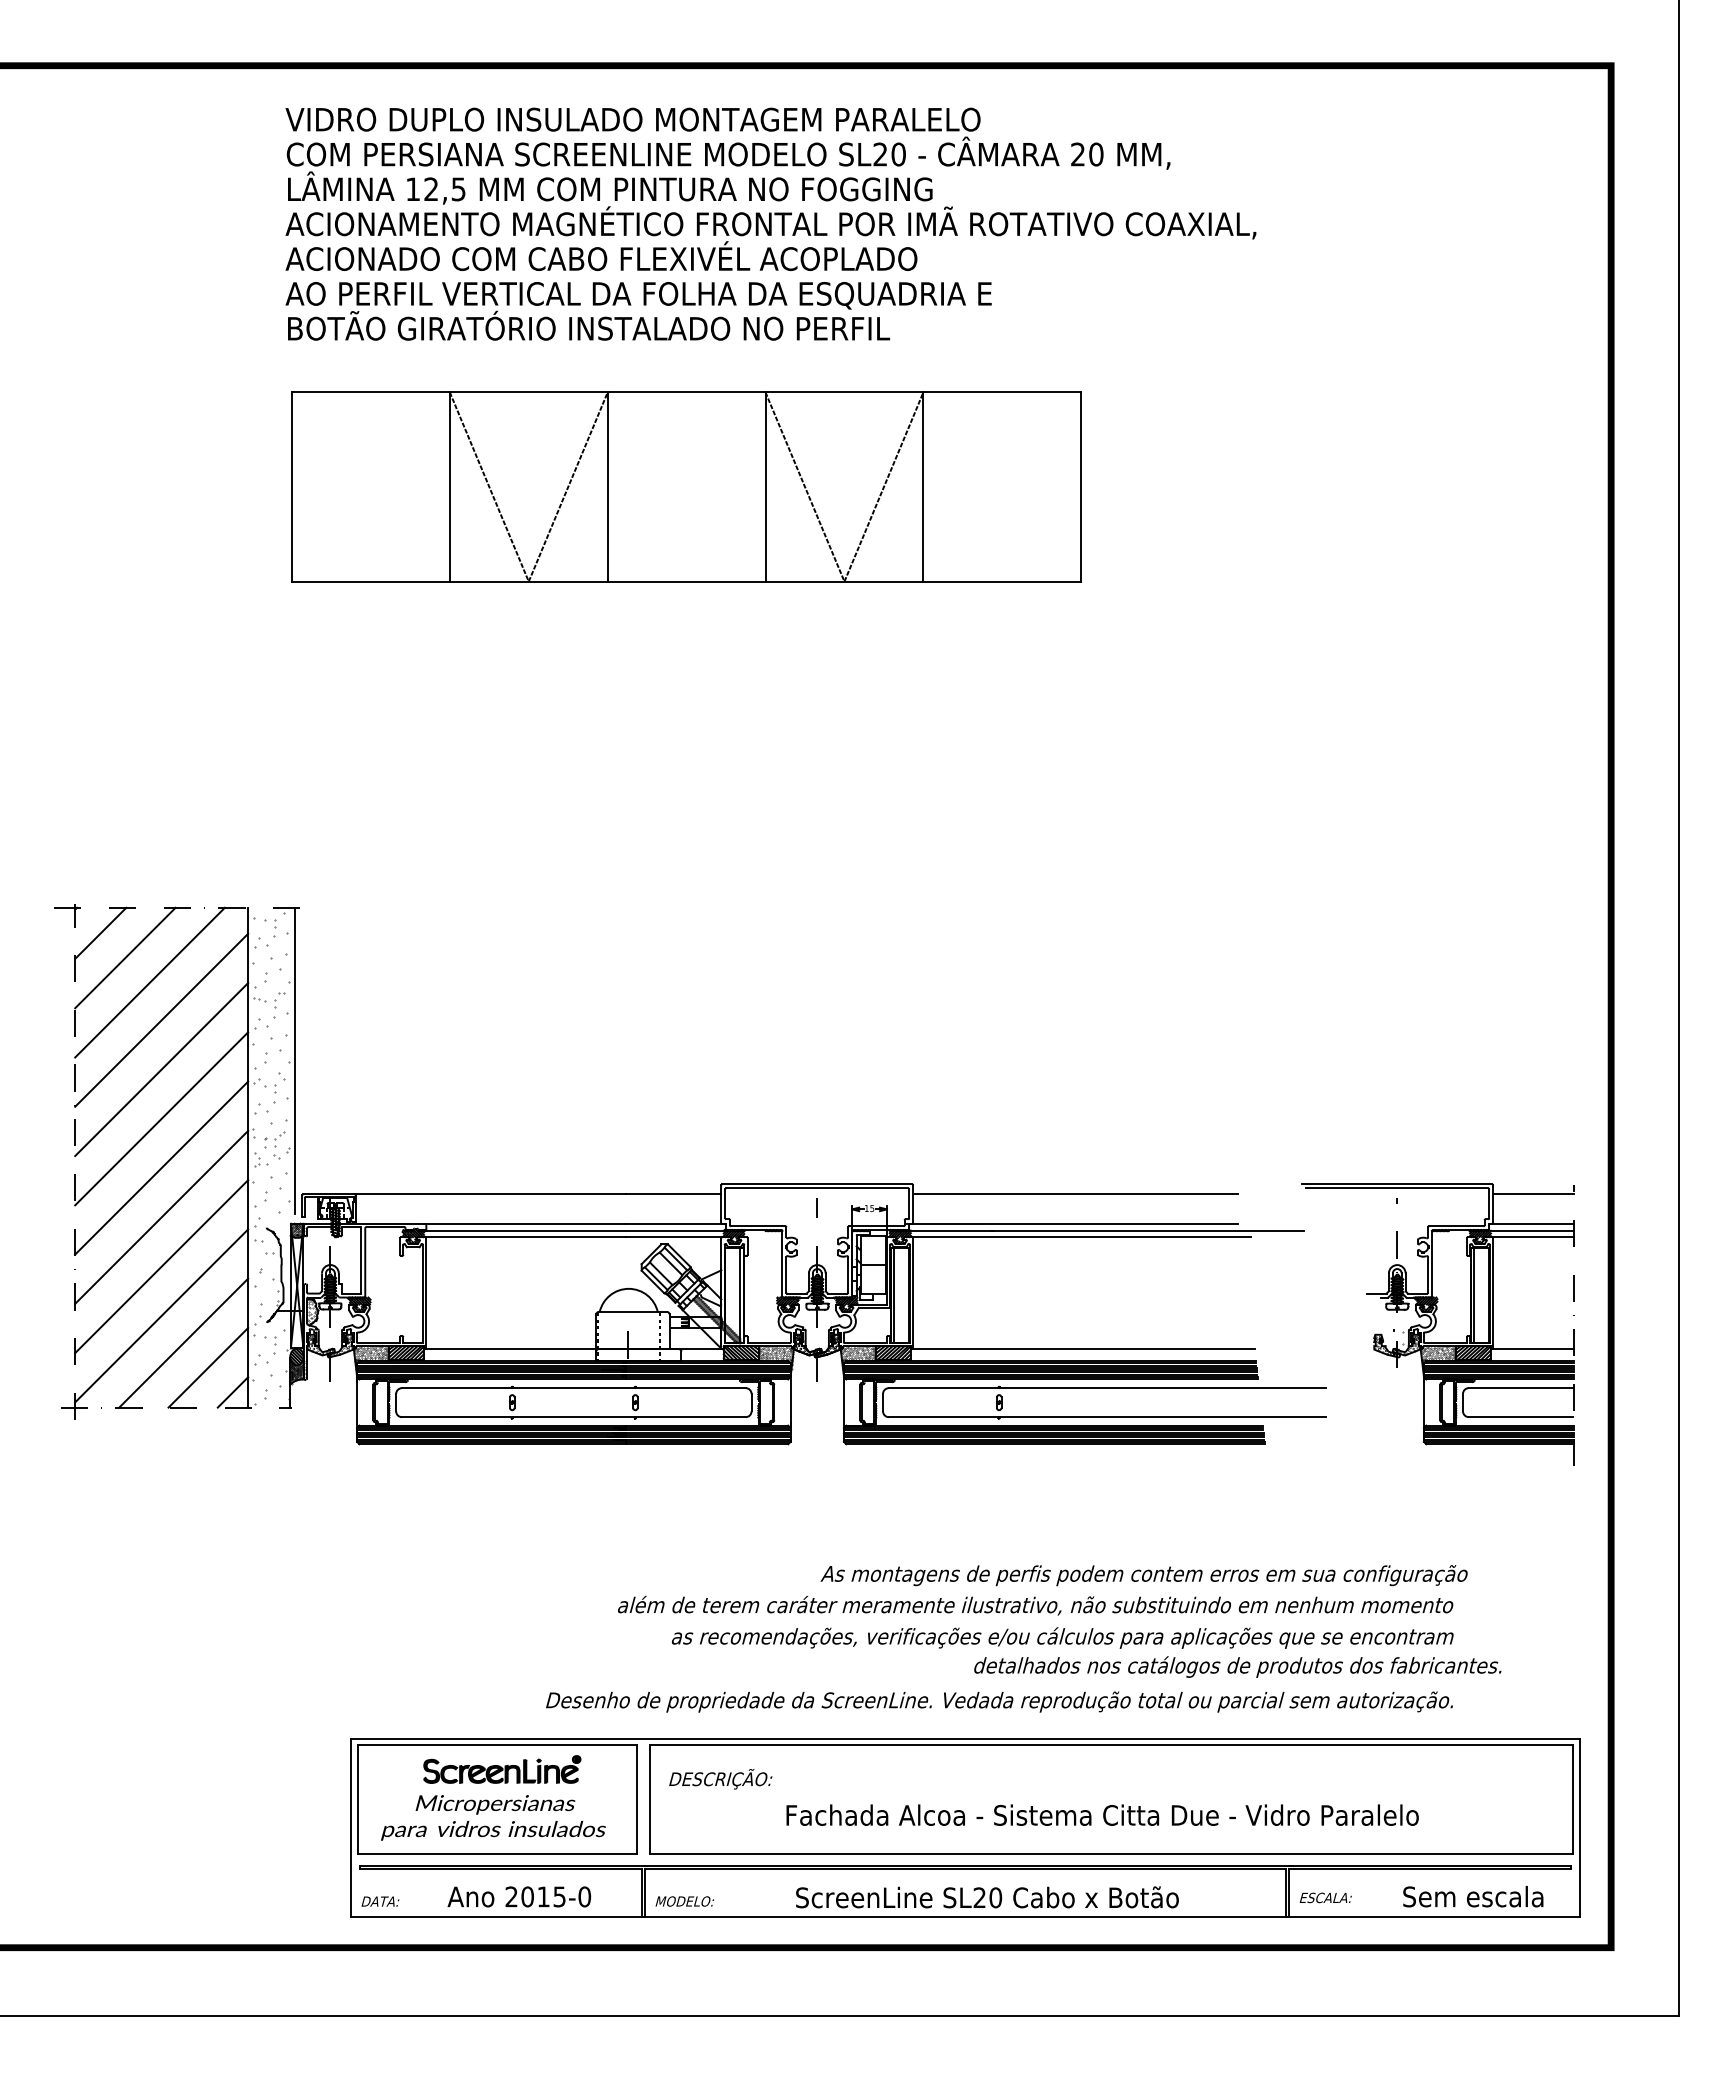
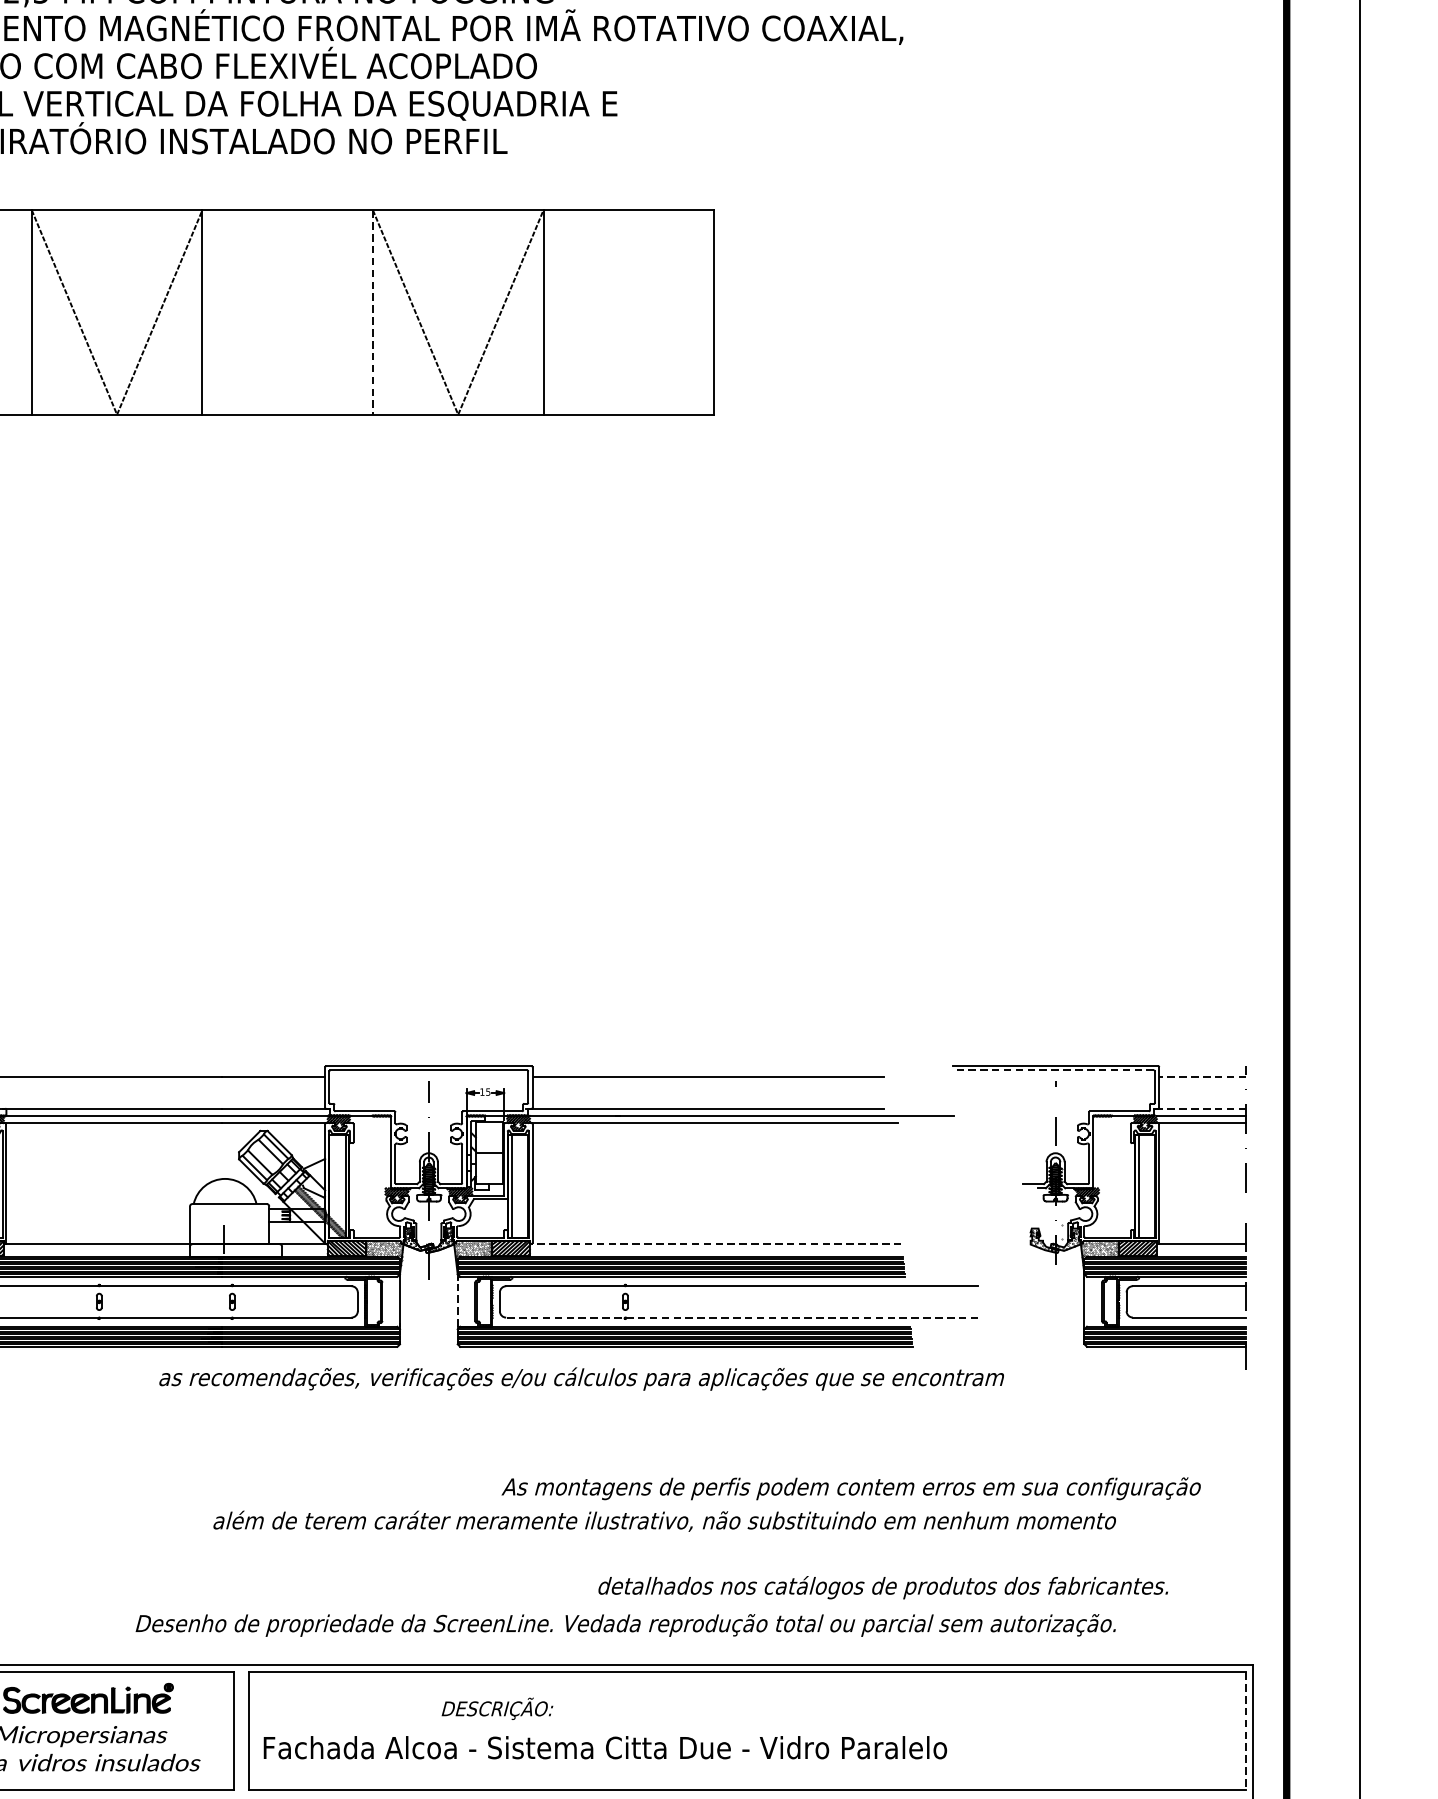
line: (765, 487) -> (372, 312), solid -> dashed
line: (1396, 1188) -> (1054, 1070), solid -> dashed
line: (1532, 1194) -> (1201, 1076), solid -> dashed
line: (1531, 1223) -> (1200, 1108), solid -> dashed
line: (1083, 1348) -> (716, 1243), solid -> dashed
line: (844, 1402) -> (458, 1301), solid -> dashed
line: (1106, 1417) -> (741, 1317), solid -> dashed
text: (1143, 1575) -> (850, 1488), moved
text: (1062, 1637) -> (581, 1378), moved
text: (720, 1779) -> (497, 1709), moved
line: (1573, 1800) -> (1246, 1731), solid -> dashed
text: (1102, 1814) -> (605, 1746), moved

